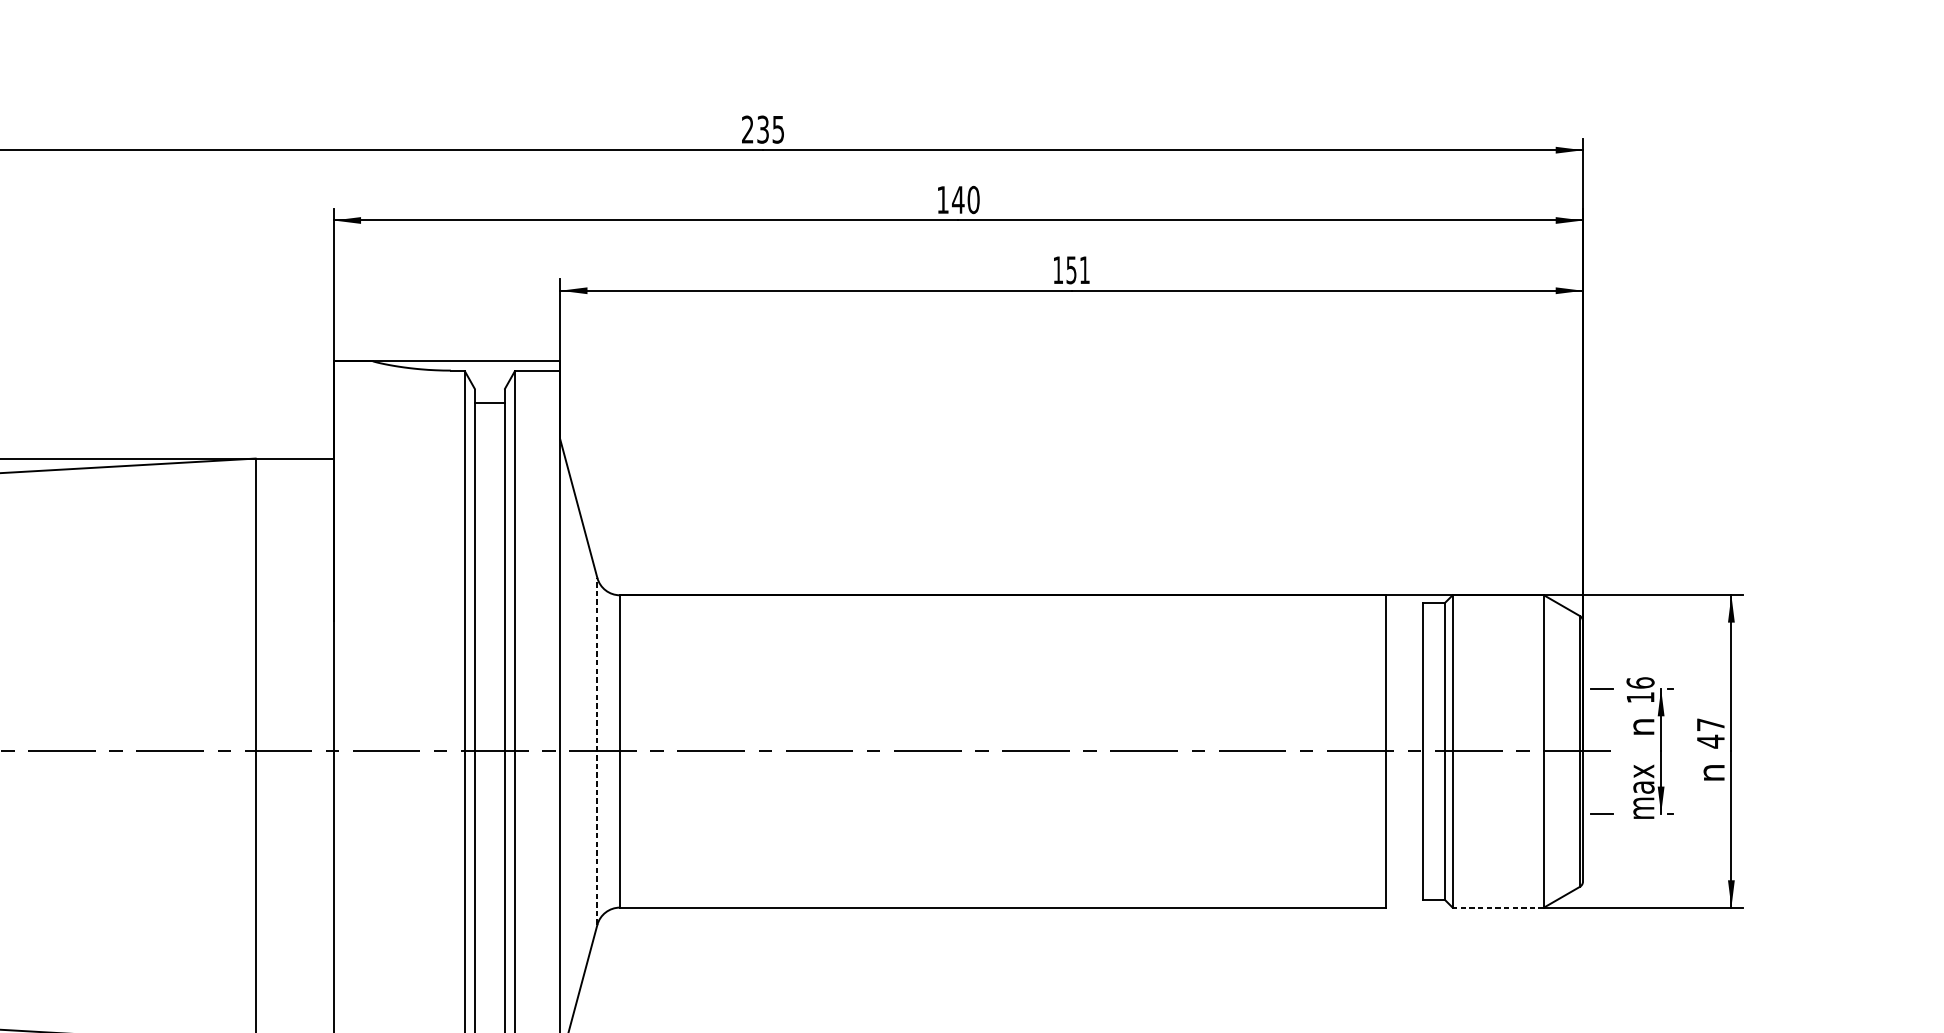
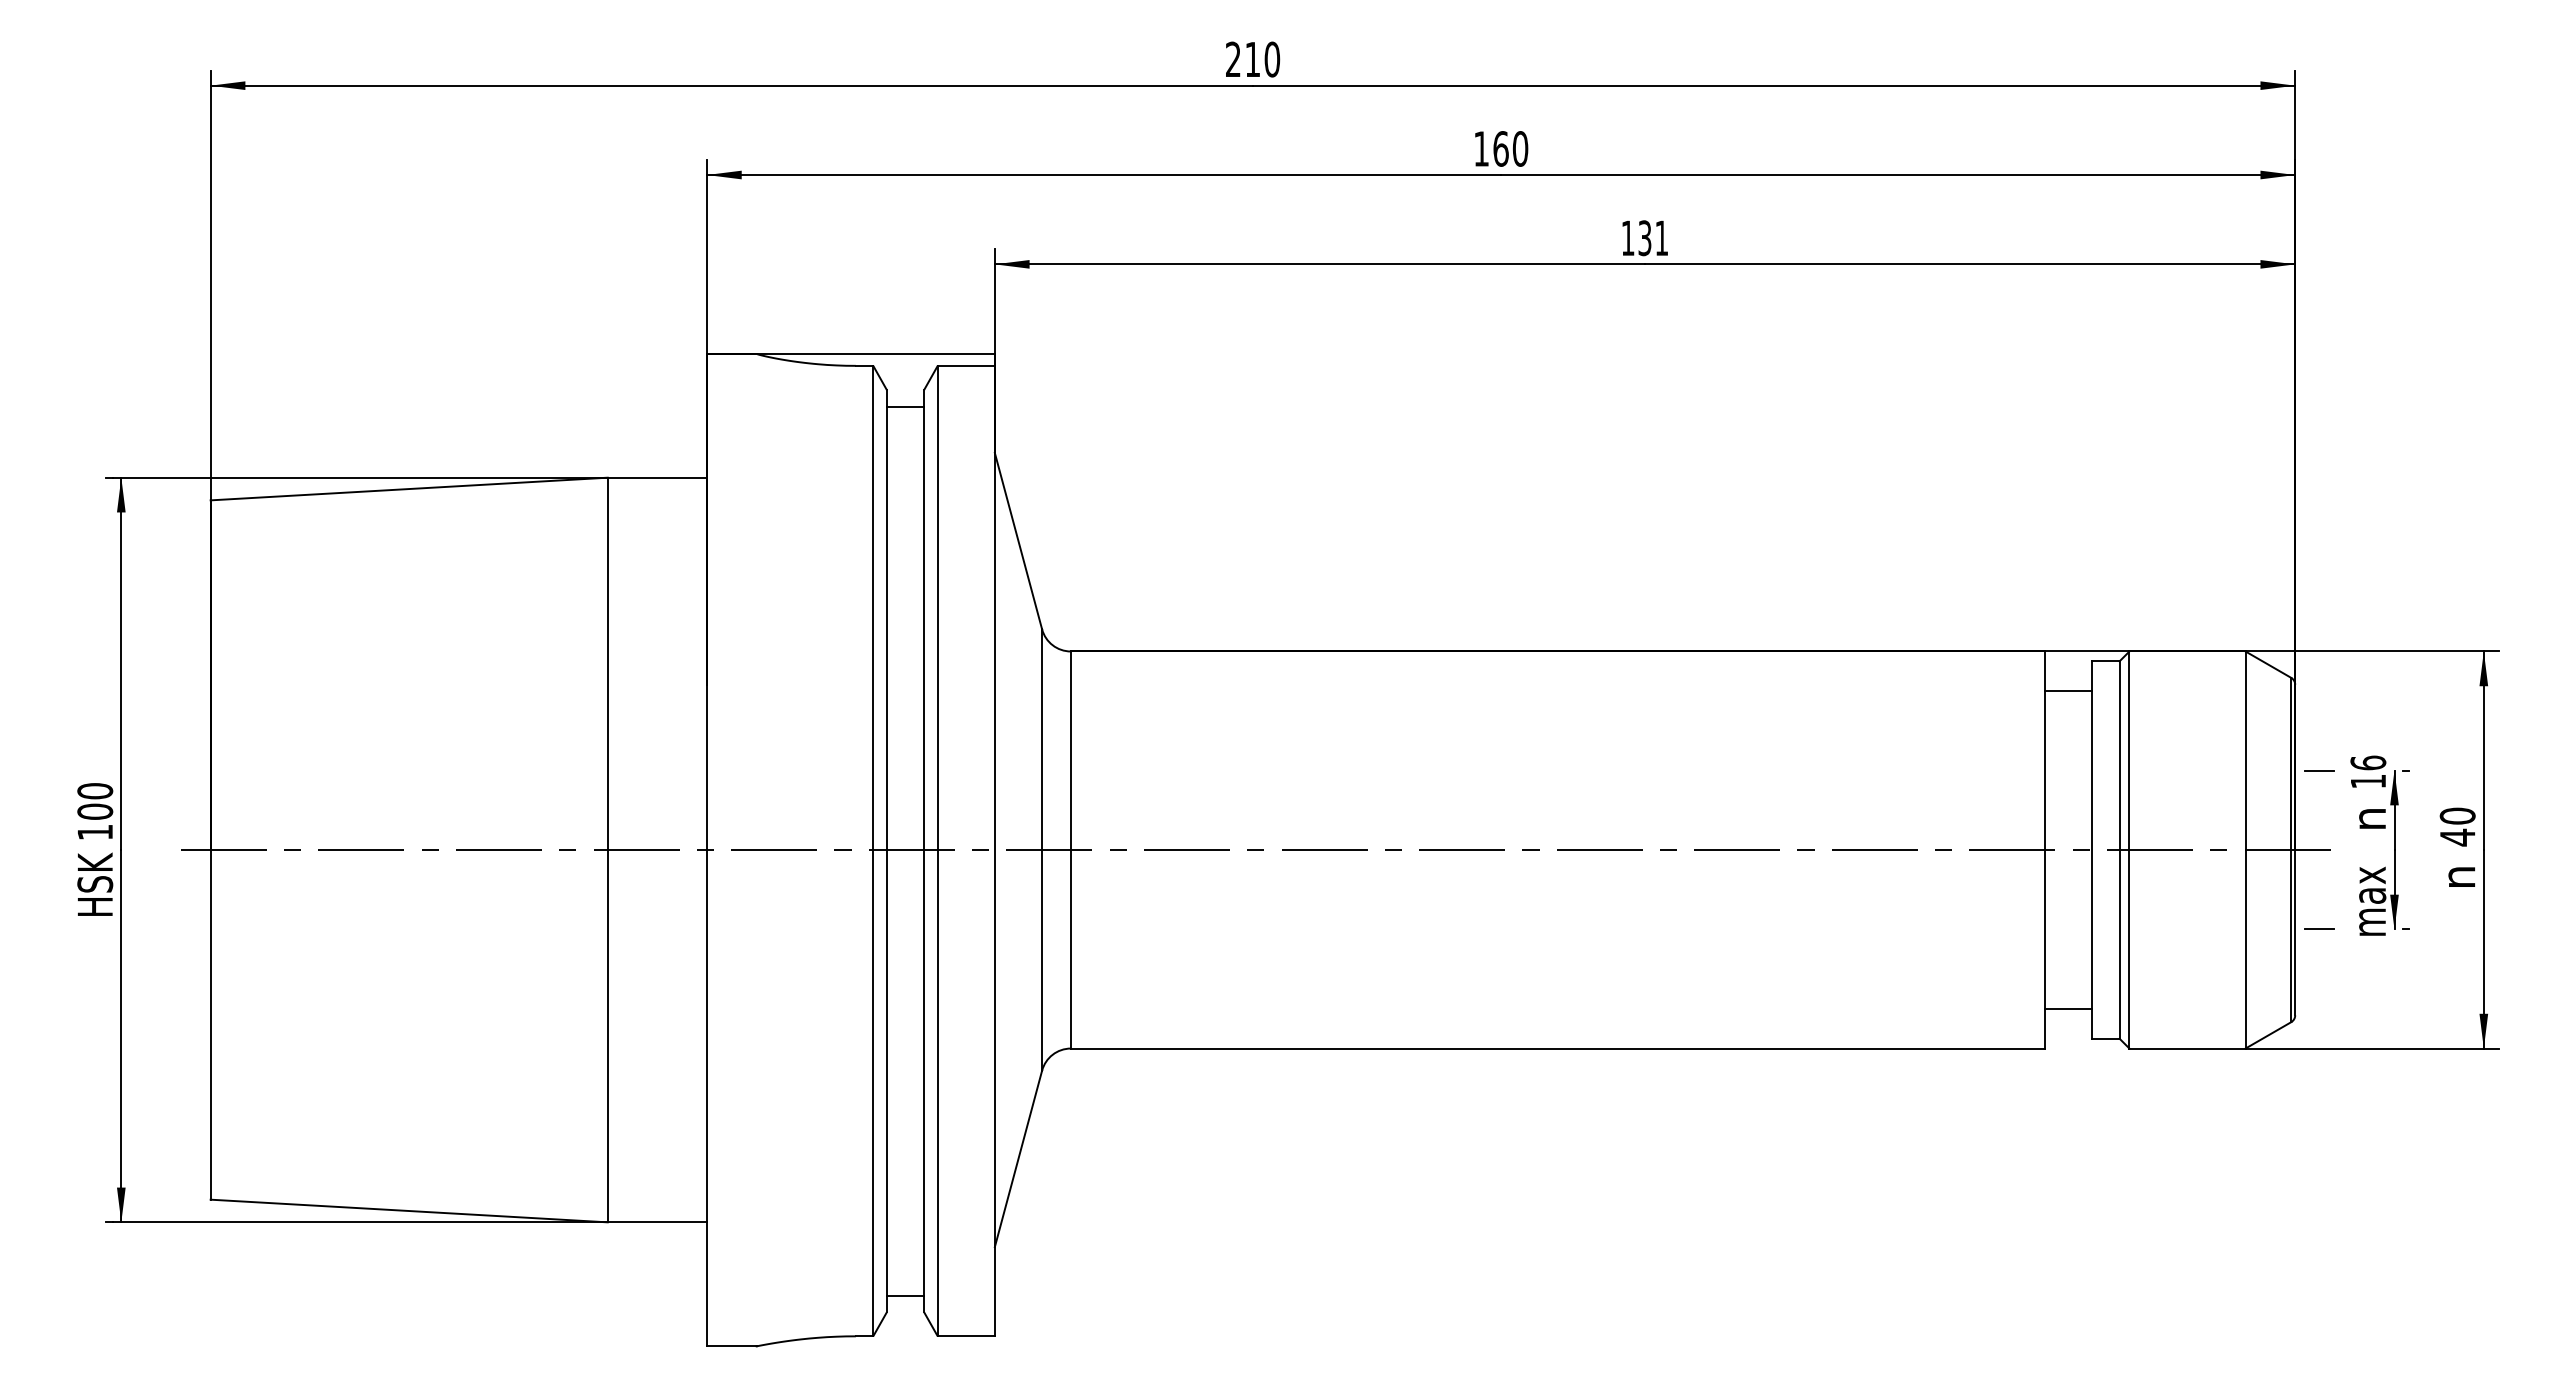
text: (770, 129) -> (1262, 59), 235 -> 210
text: (957, 199) -> (1500, 148), 140 -> 160
text: (1071, 269) -> (1645, 237), 151 -> 131
line: (1404, 626) -> (2068, 691), added
text: (1710, 724) -> (2457, 815), 47 -> 40
line: (597, 751) -> (1042, 850), dashed -> solid
line: (1404, 876) -> (2068, 1008), added
line: (1498, 907) -> (2187, 1048), dashed -> solid

